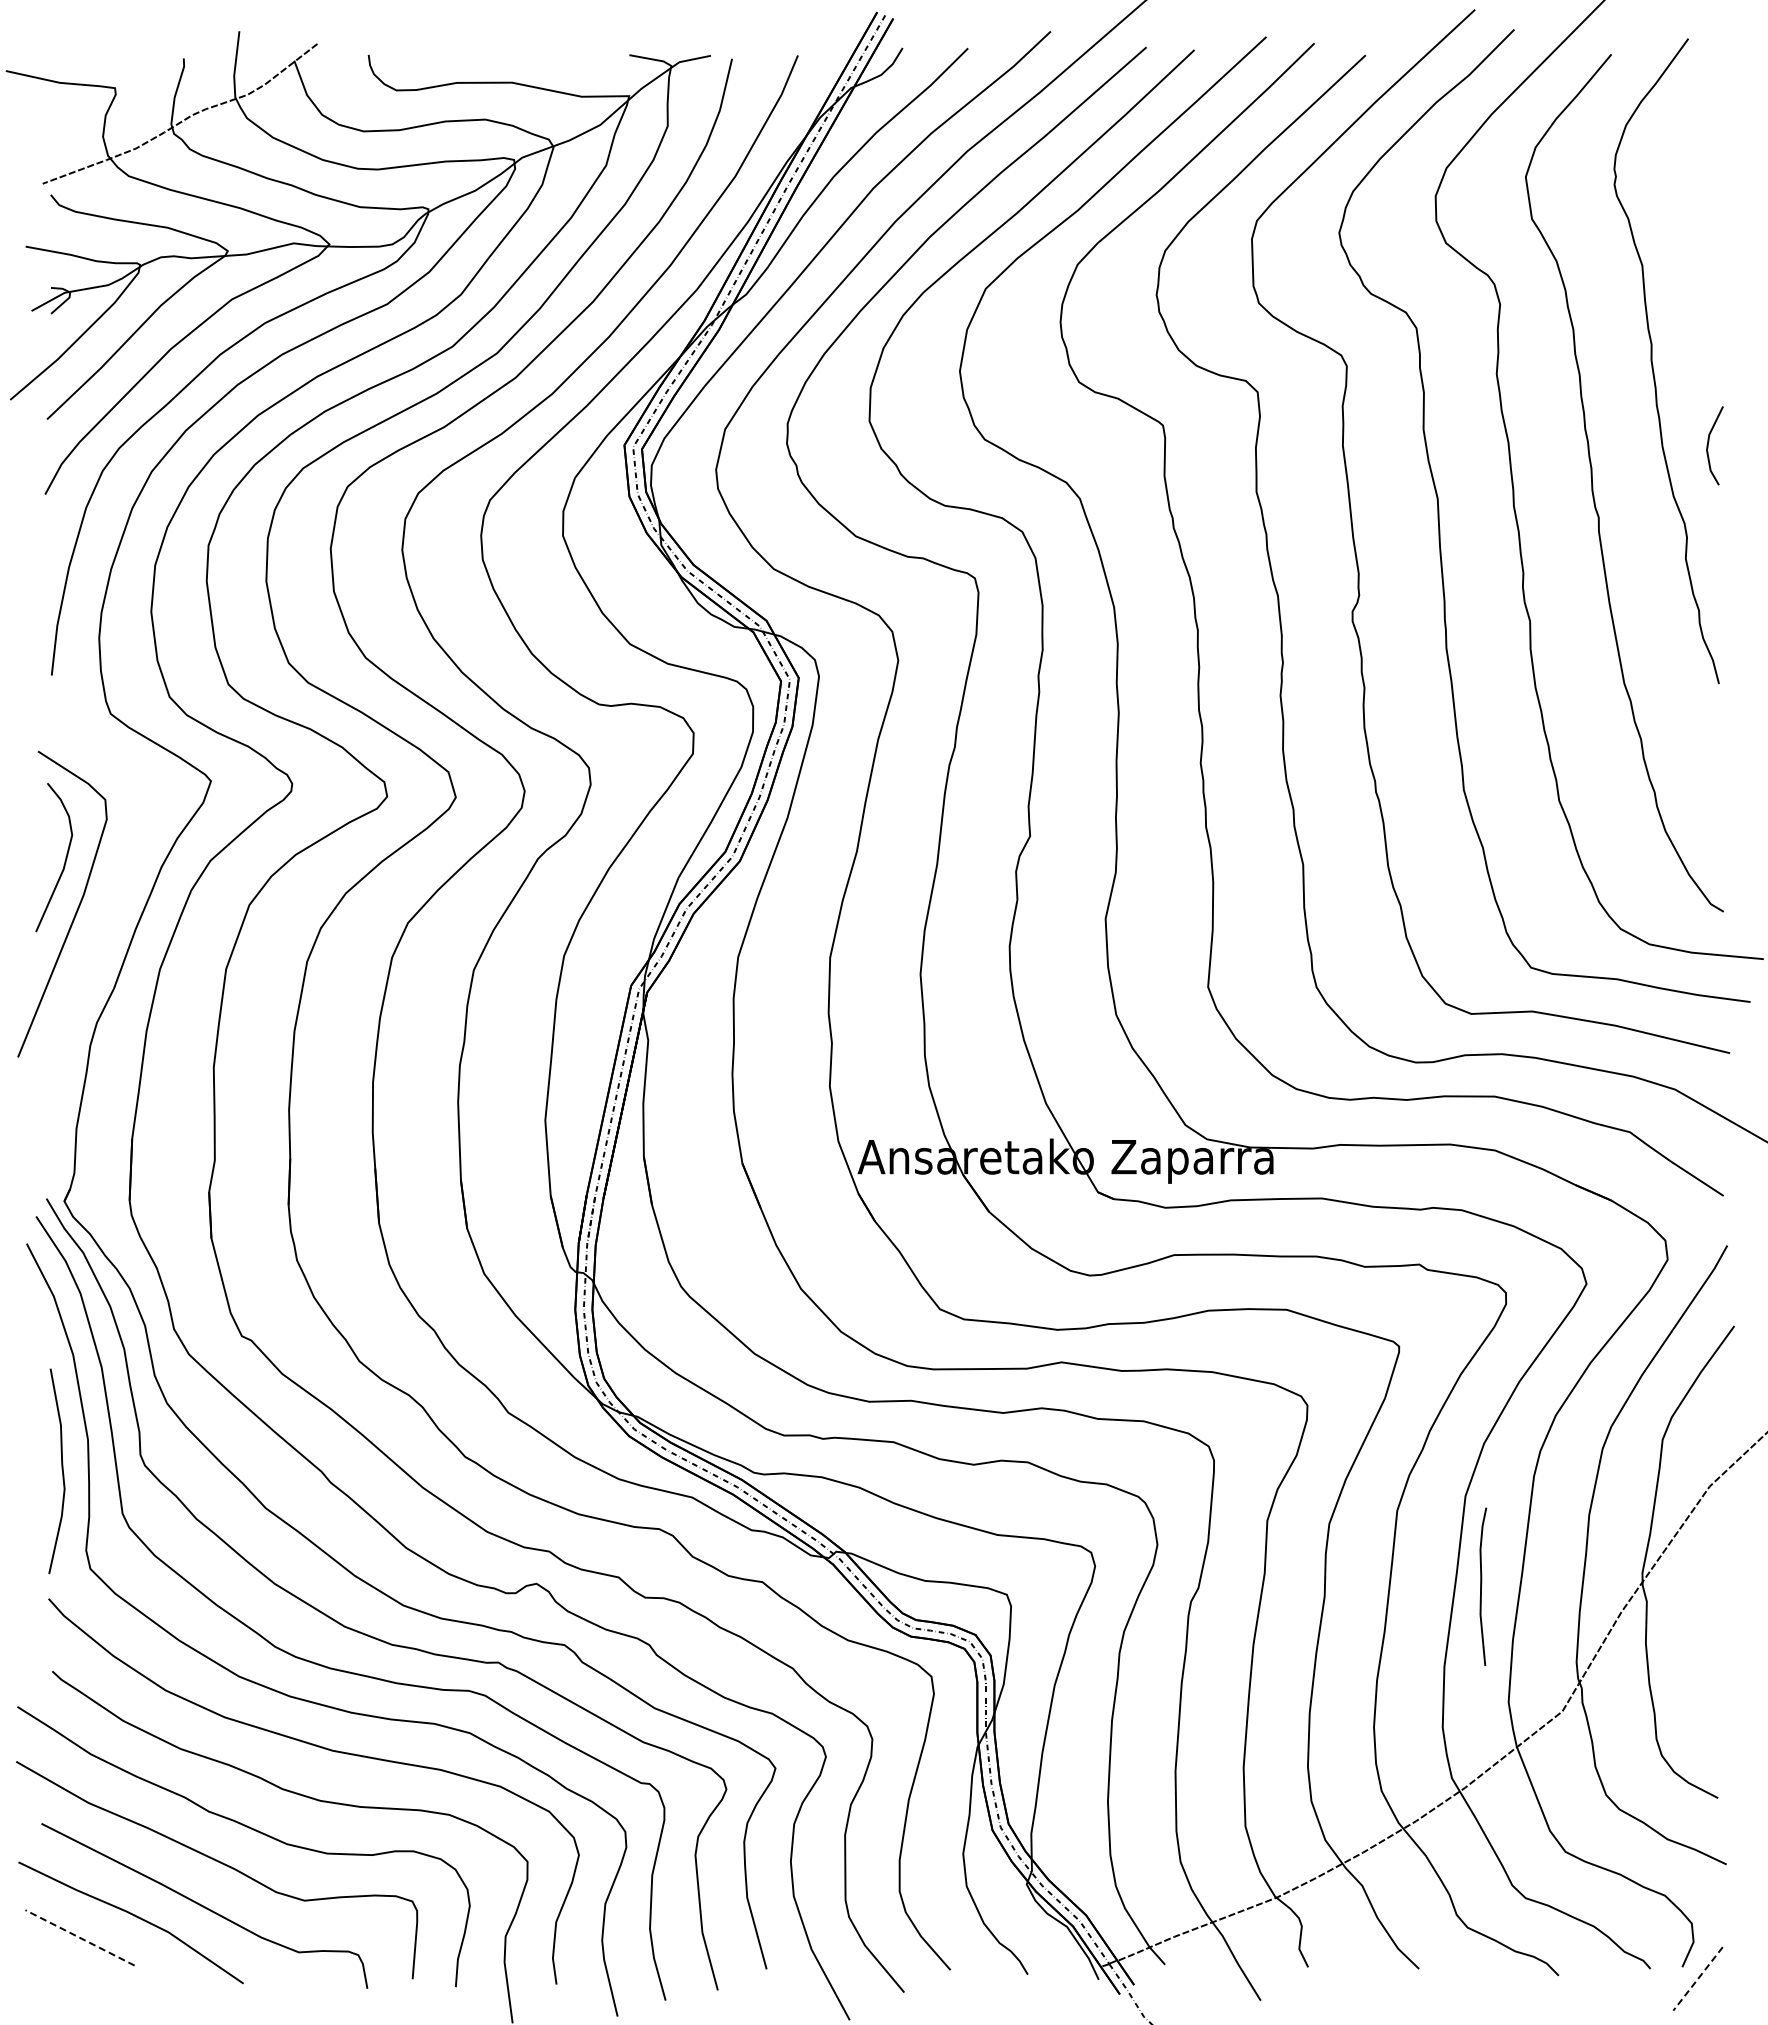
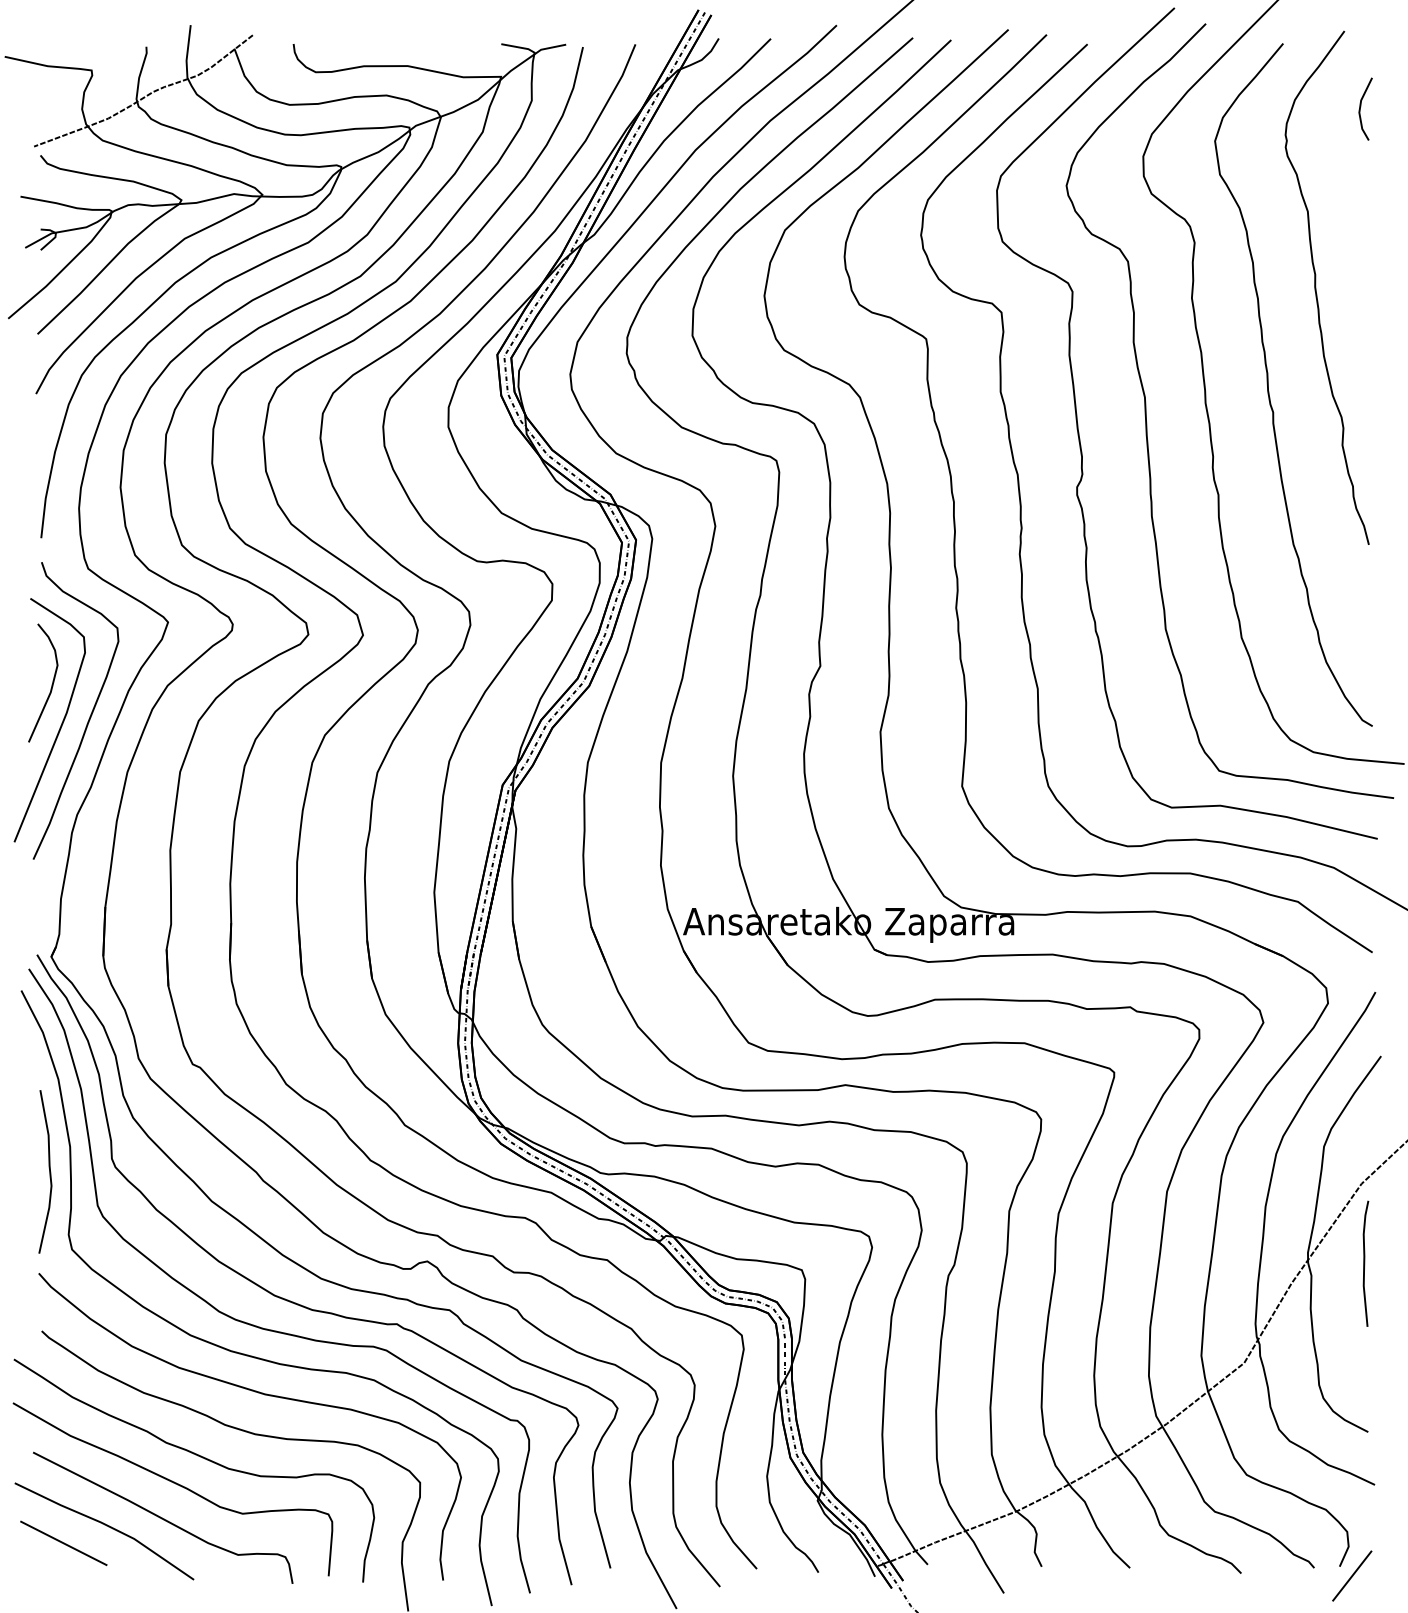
line: (1708, 445) -> (1360, 108), moved
curve: (112, 899) -> (89, 716), added
curve: (1481, 1586) -> (1364, 1263), moved
line: (79, 1937) -> (63, 1543), dashed -> solid
line: (1697, 1979) -> (1351, 1576), dashed -> solid

